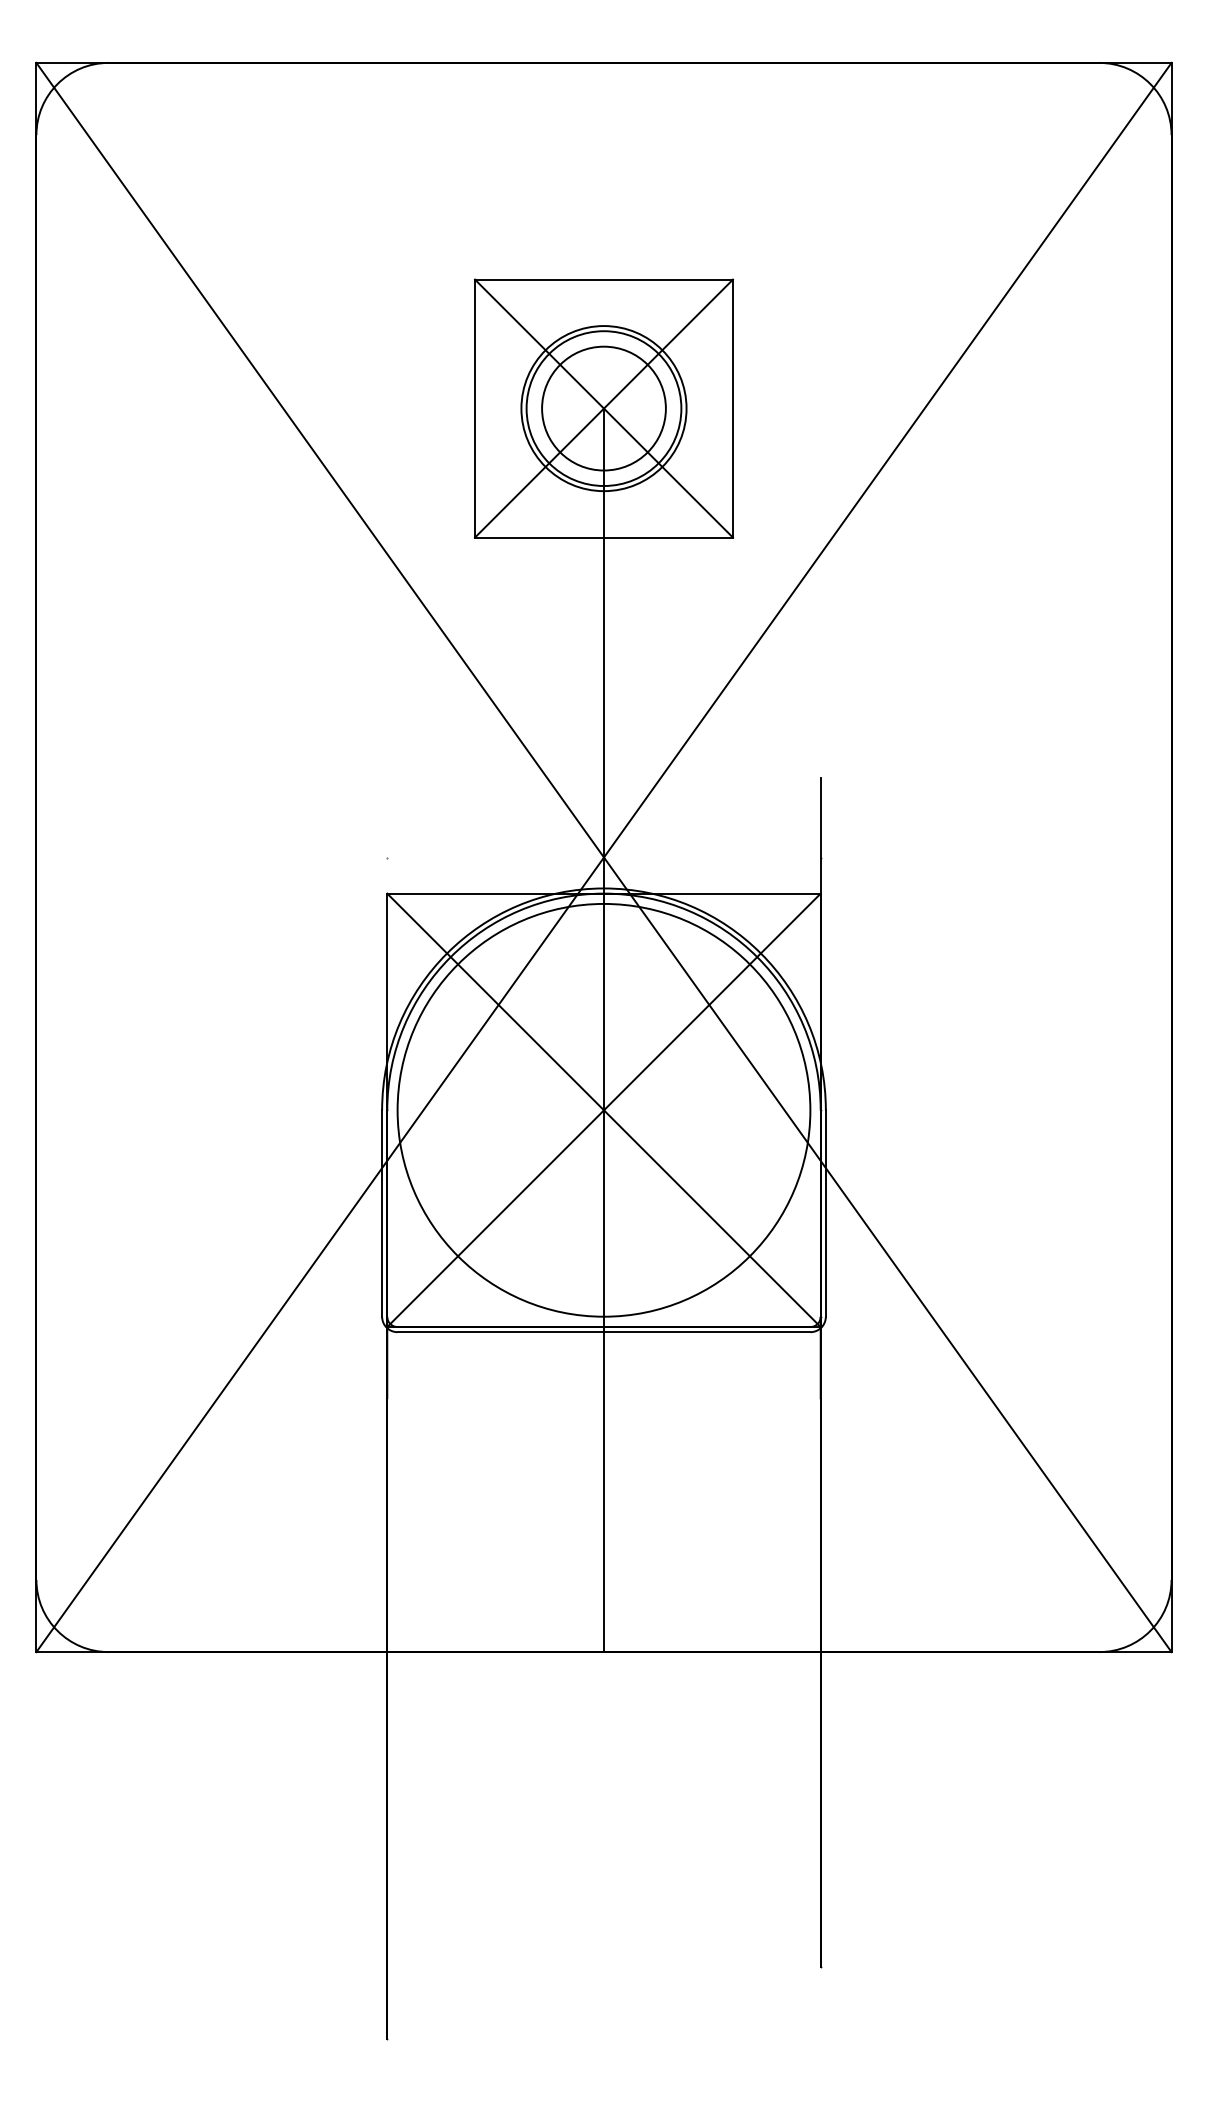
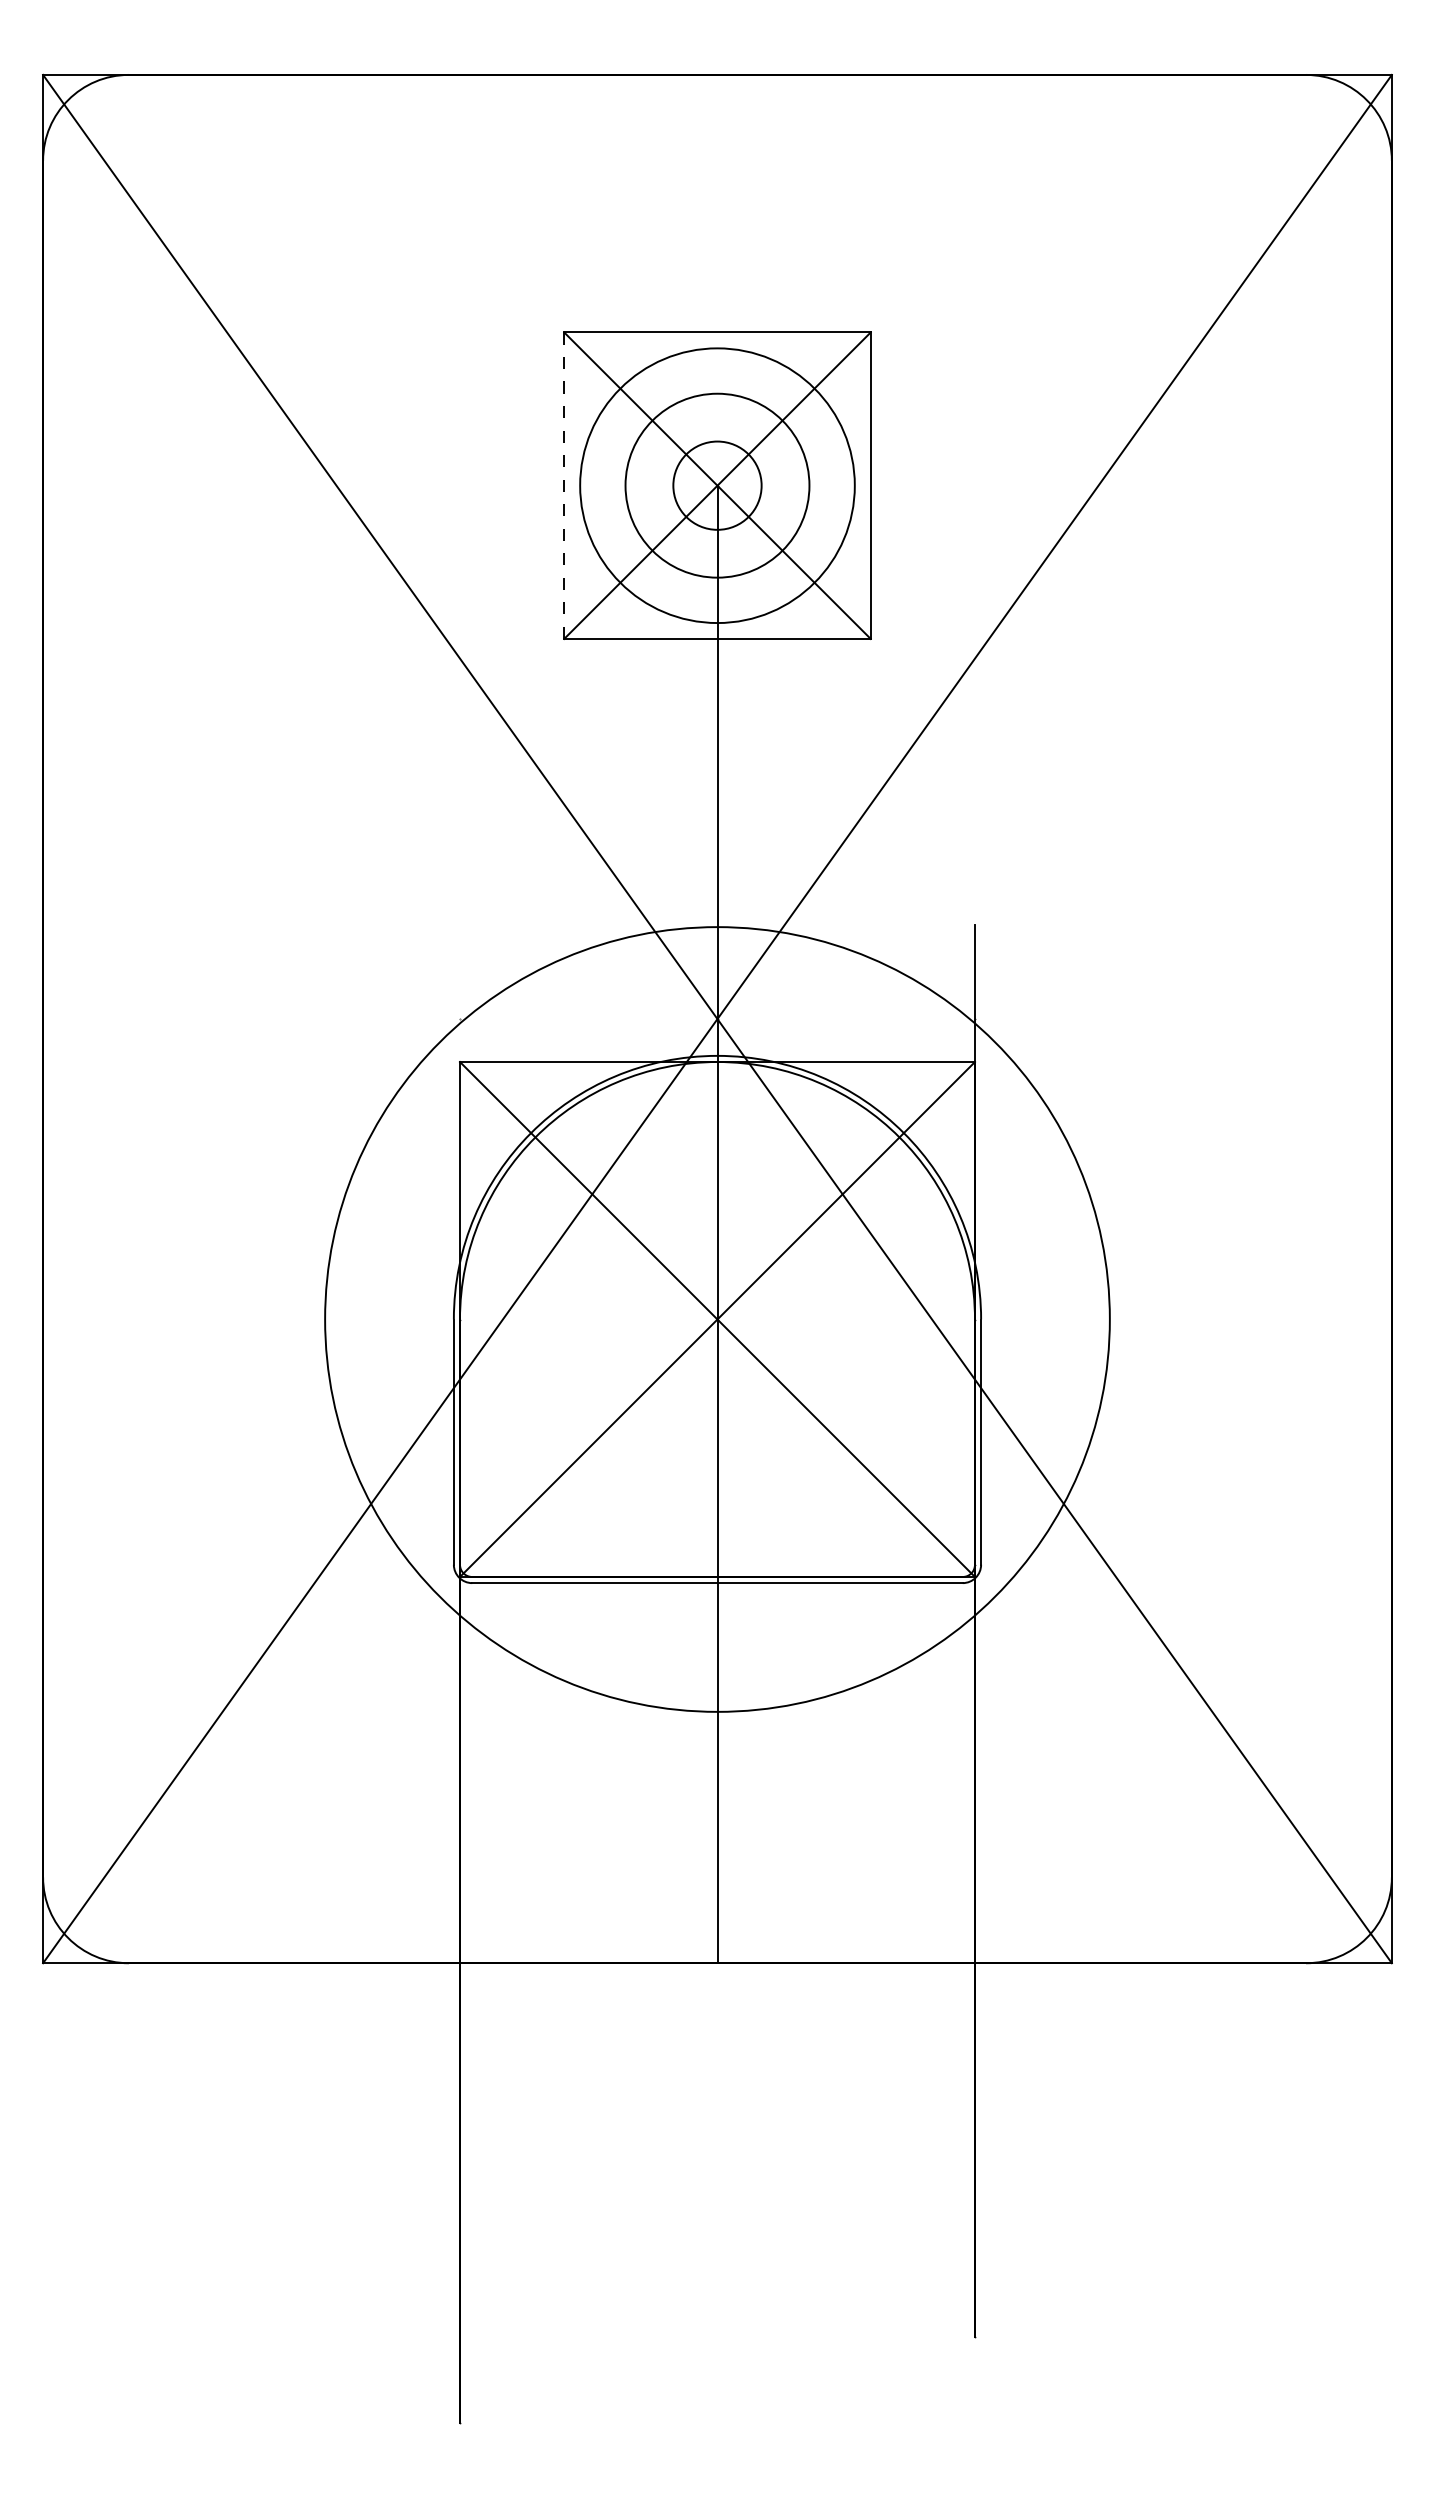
line: (475, 408) -> (564, 485), solid -> dashed
circle: (604, 408) -> (717, 485), size x0.6
circle: (604, 408) -> (717, 485), size x1.4
circle: (604, 1110) -> (717, 1319), size x1.6

